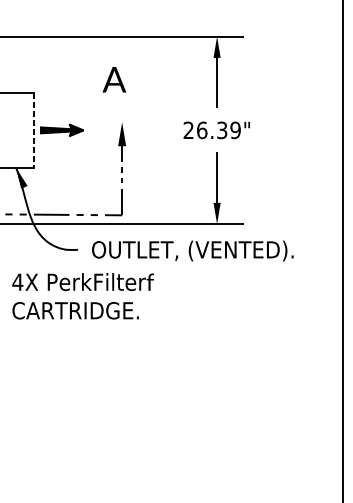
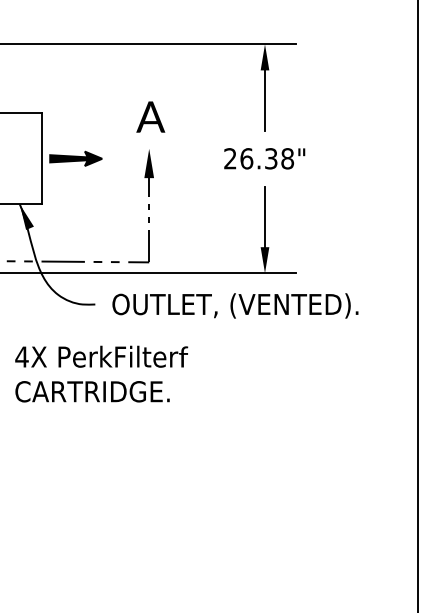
text: (114, 79) -> (150, 116), moved
line: (33, 130) -> (41, 158), dashed -> solid
text: (235, 130) -> (287, 158), 26.39" -> 26.38"
text: (83, 295) -> (101, 373), moved

